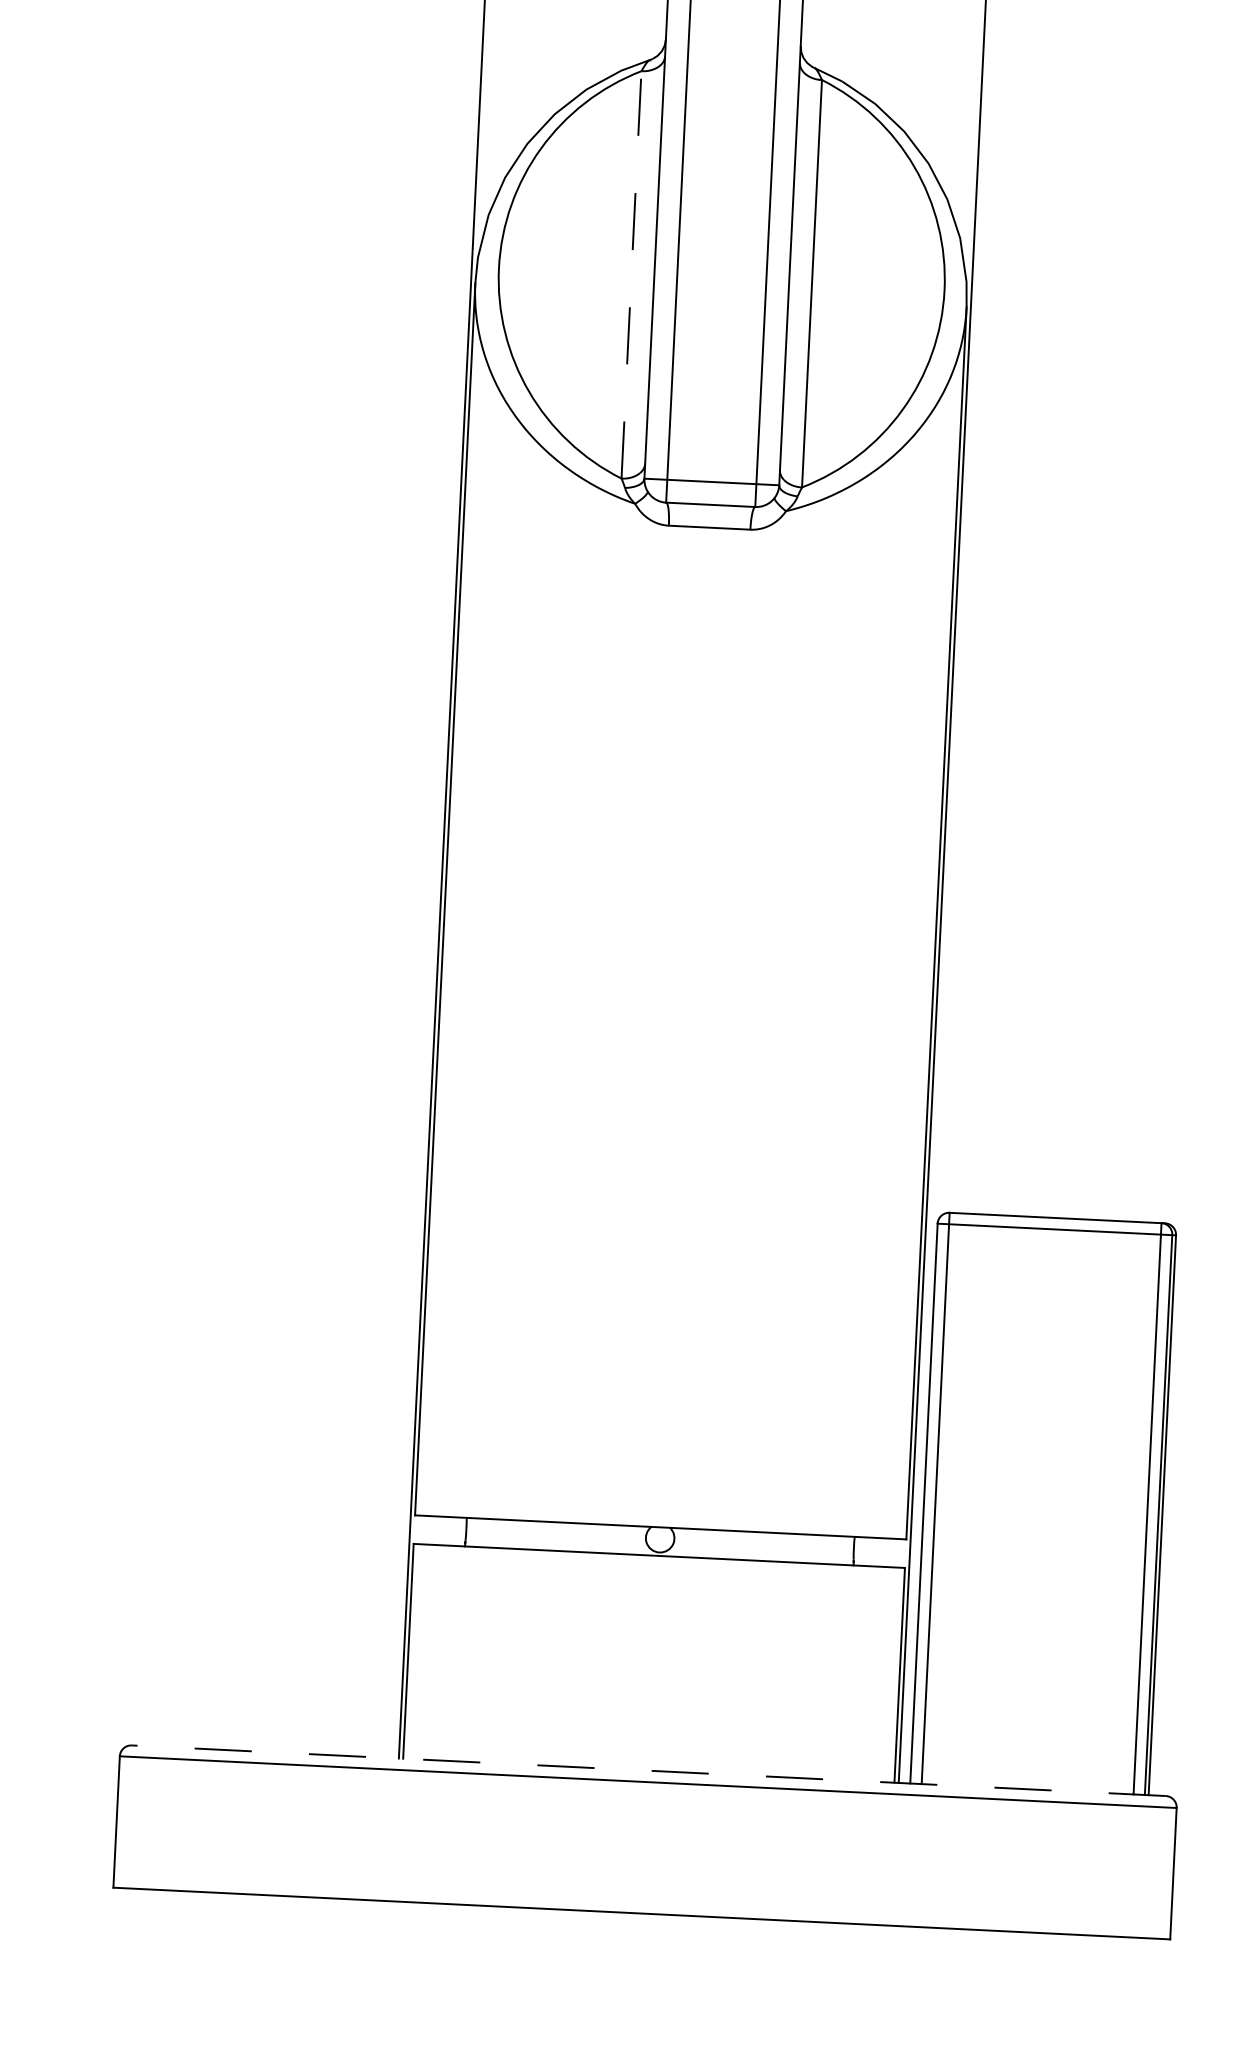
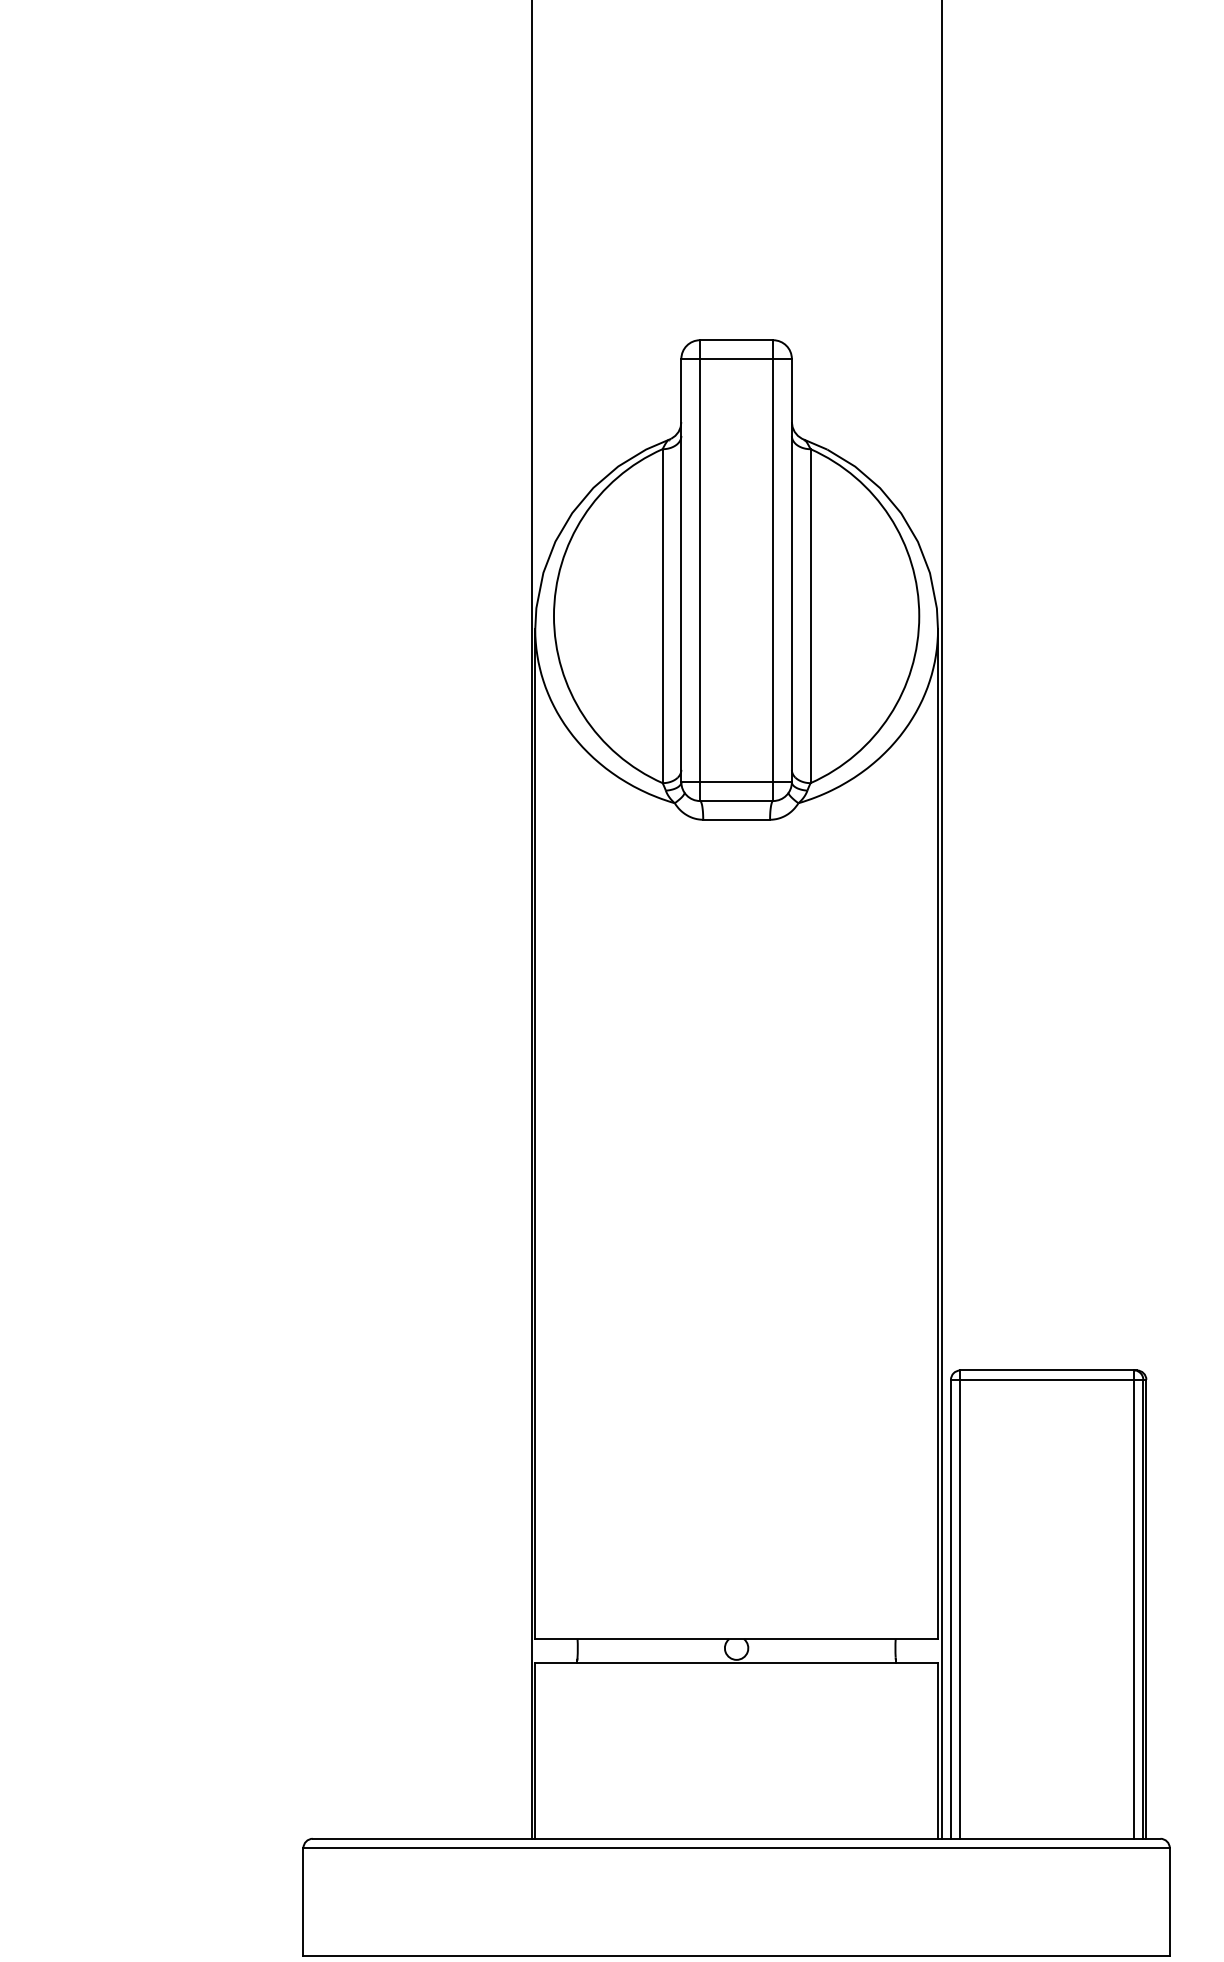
line: (631, 275) -> (662, 616), dashed -> solid
line: (648, 1770) -> (736, 1838), dashed -> solid

